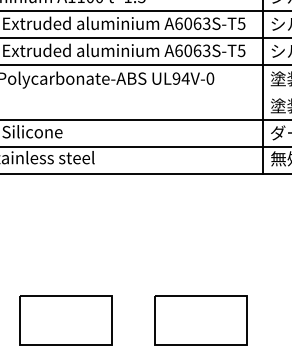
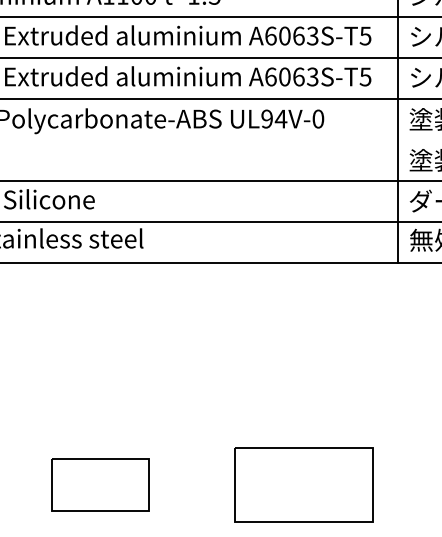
part: (65, 320) -> (99, 484), size x0.7

